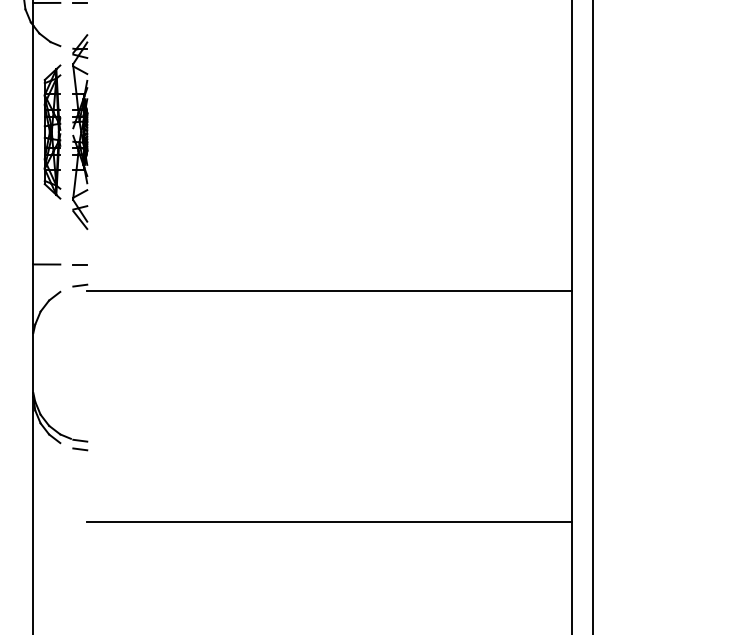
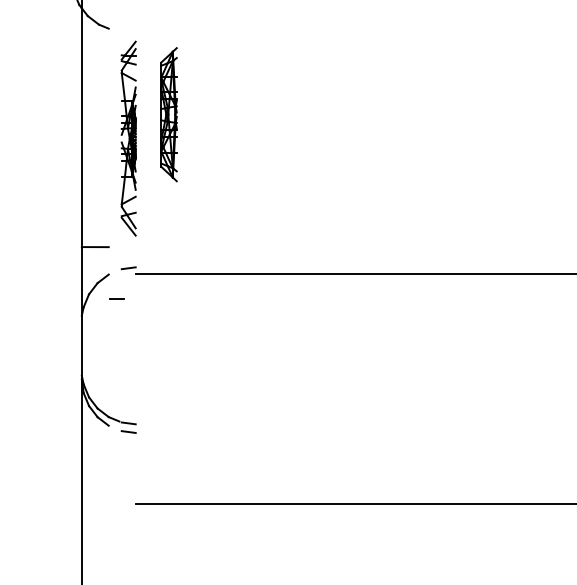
part: (52, 131) -> (168, 114), moved
part: (80, 131) -> (128, 138), moved
line: (79, 264) -> (115, 299), moved

